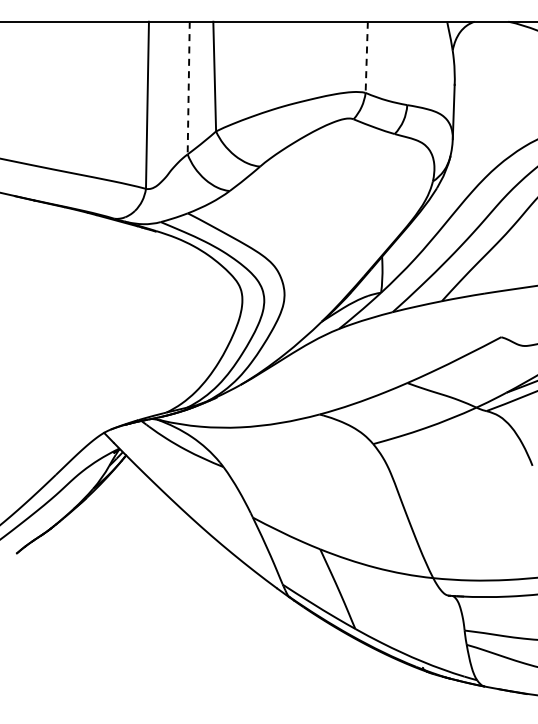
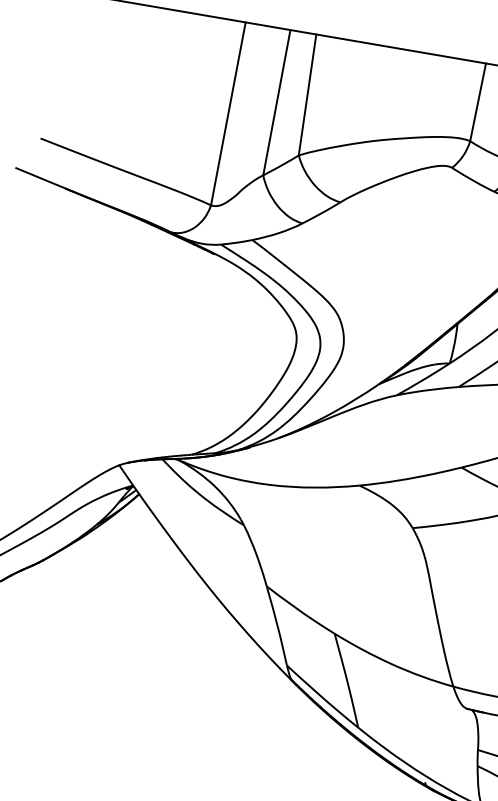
line: (366, 57) -> (477, 102), dashed -> solid
line: (188, 88) -> (276, 103), dashed -> solid

